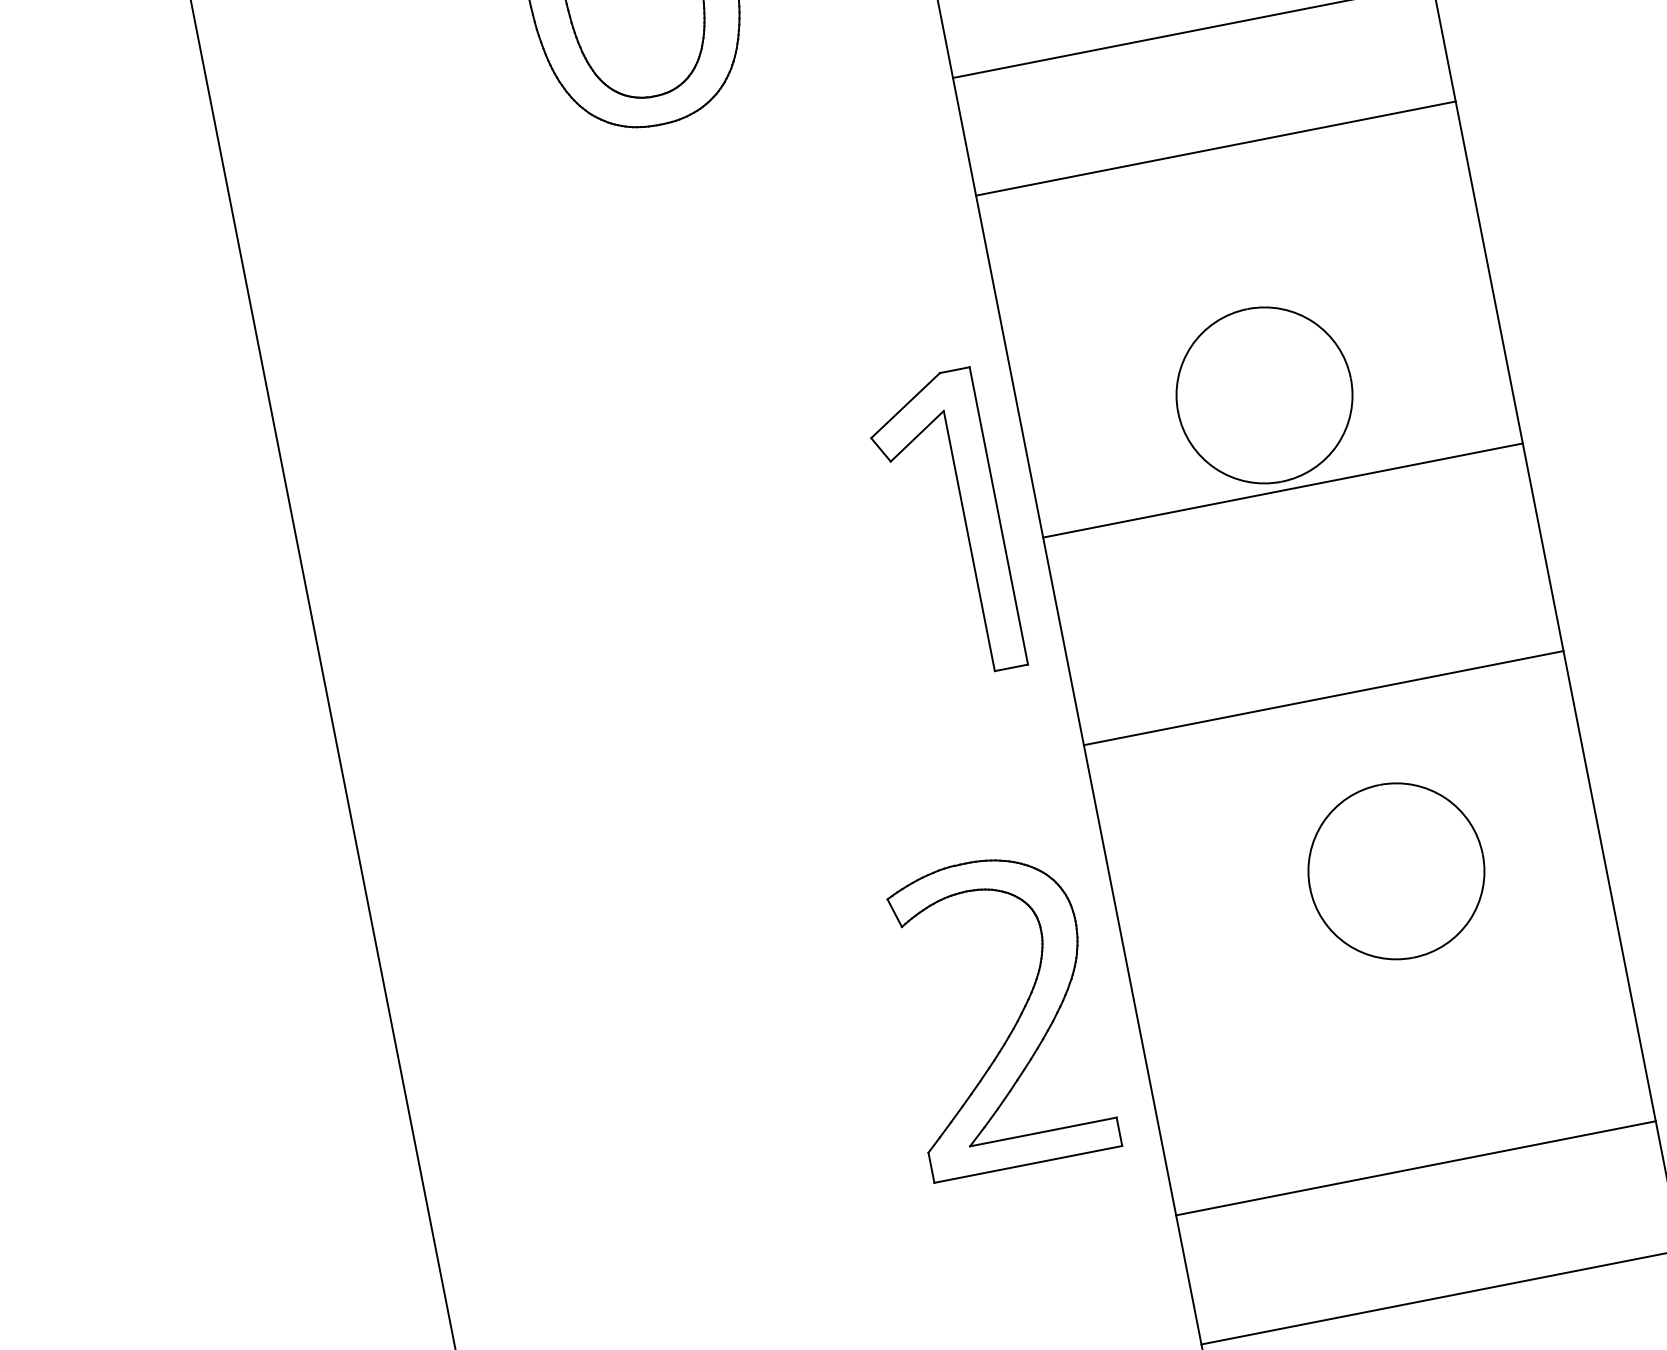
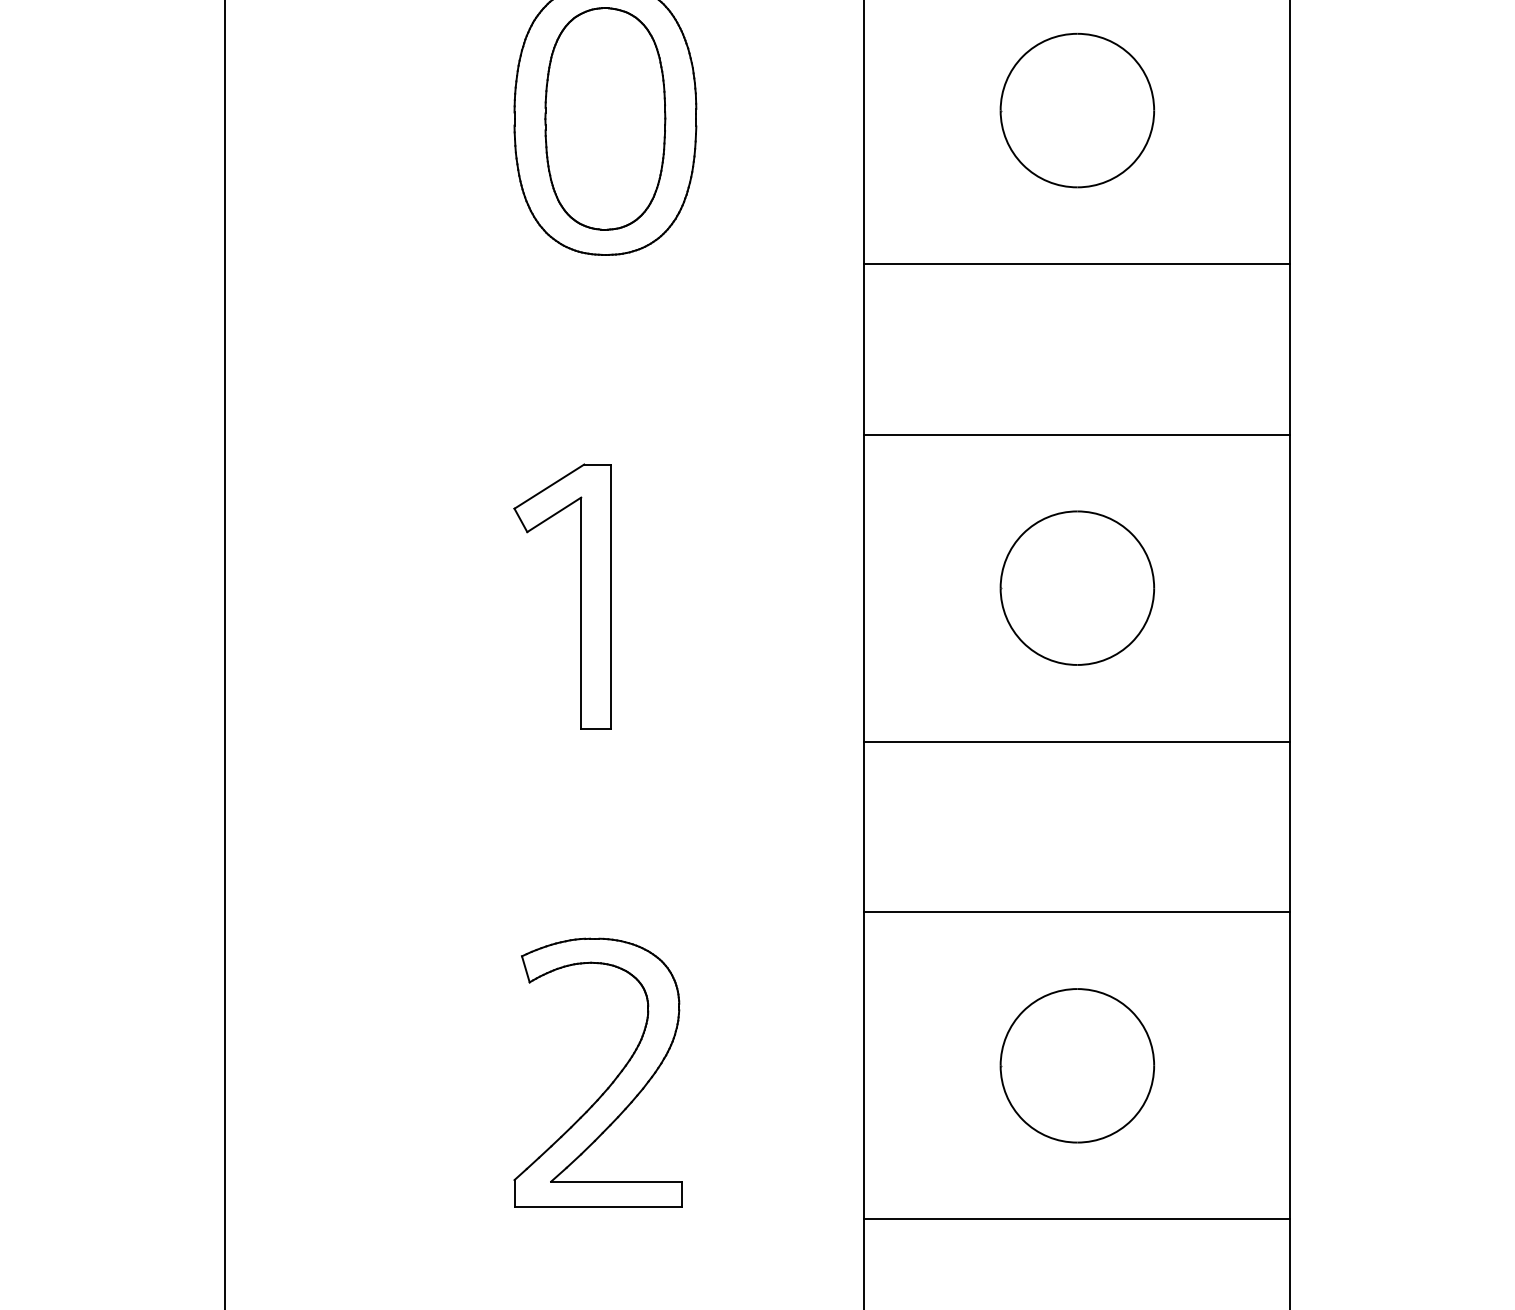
line: (1216, 148) -> (1077, 434), moved
line: (1283, 490) -> (1077, 741), moved
part: (964, 522) -> (580, 596), moved
line: (1324, 698) -> (1077, 912), moved
part: (1396, 870) -> (1077, 1065), moved
part: (1015, 1022) -> (610, 1083), moved
line: (1416, 1168) -> (1077, 1219), moved

